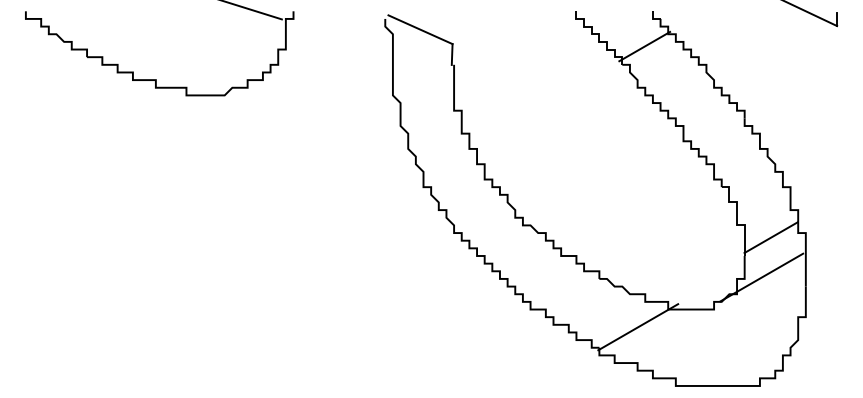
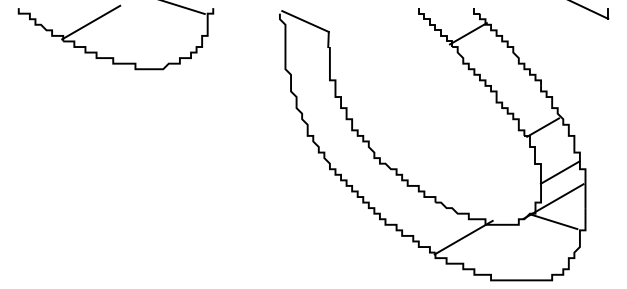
line: (125, 31) -> (91, 22), added
line: (747, 175) -> (543, 127), added
line: (762, 305) -> (554, 221), added

